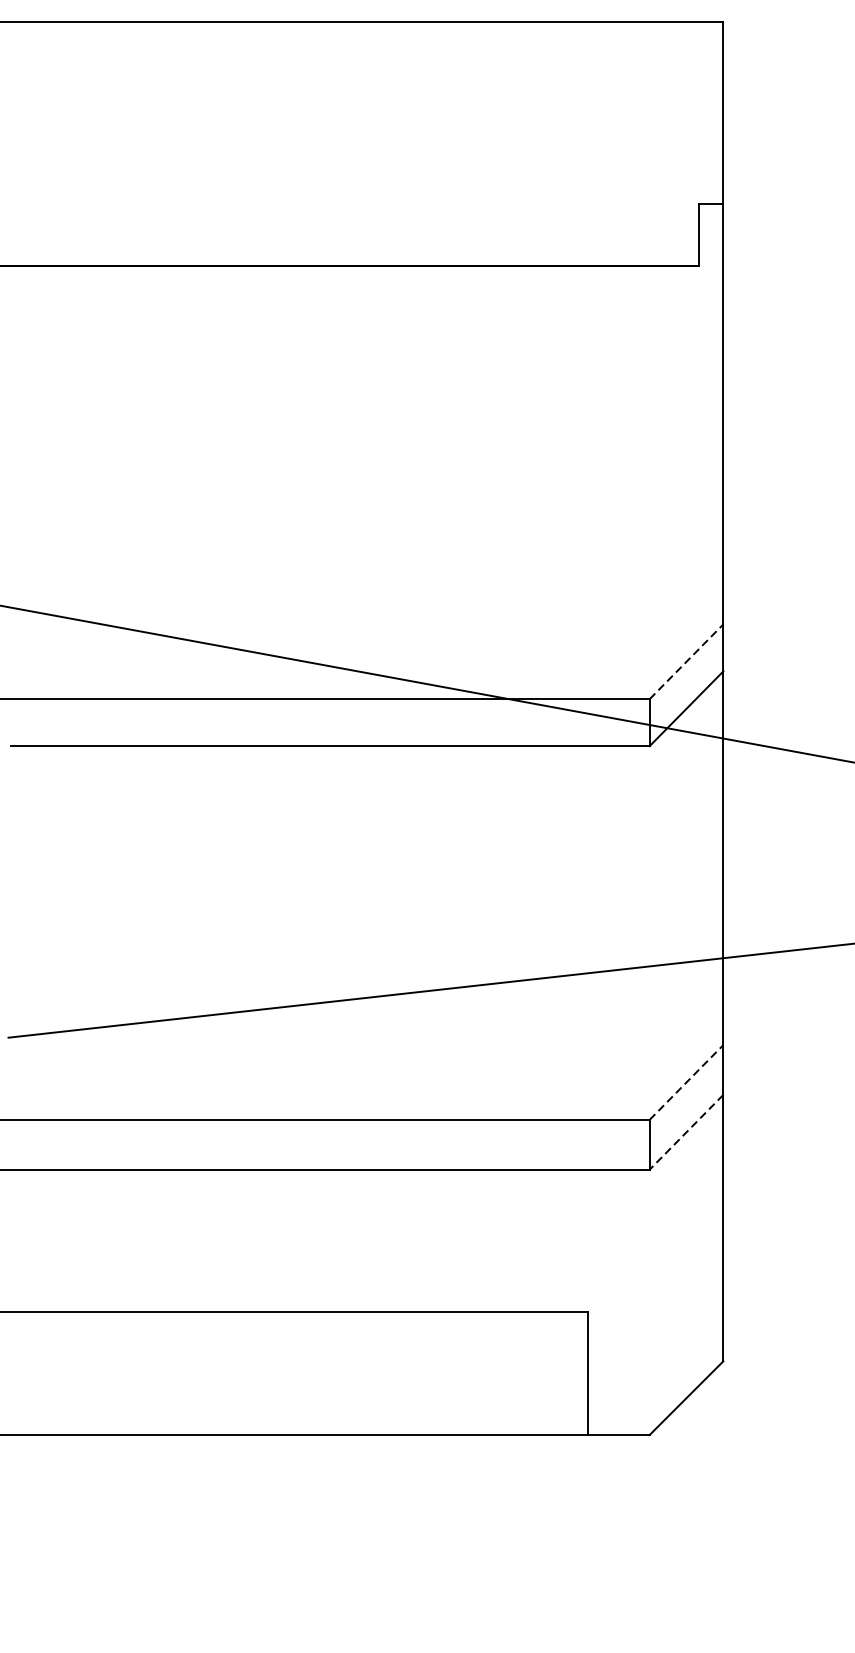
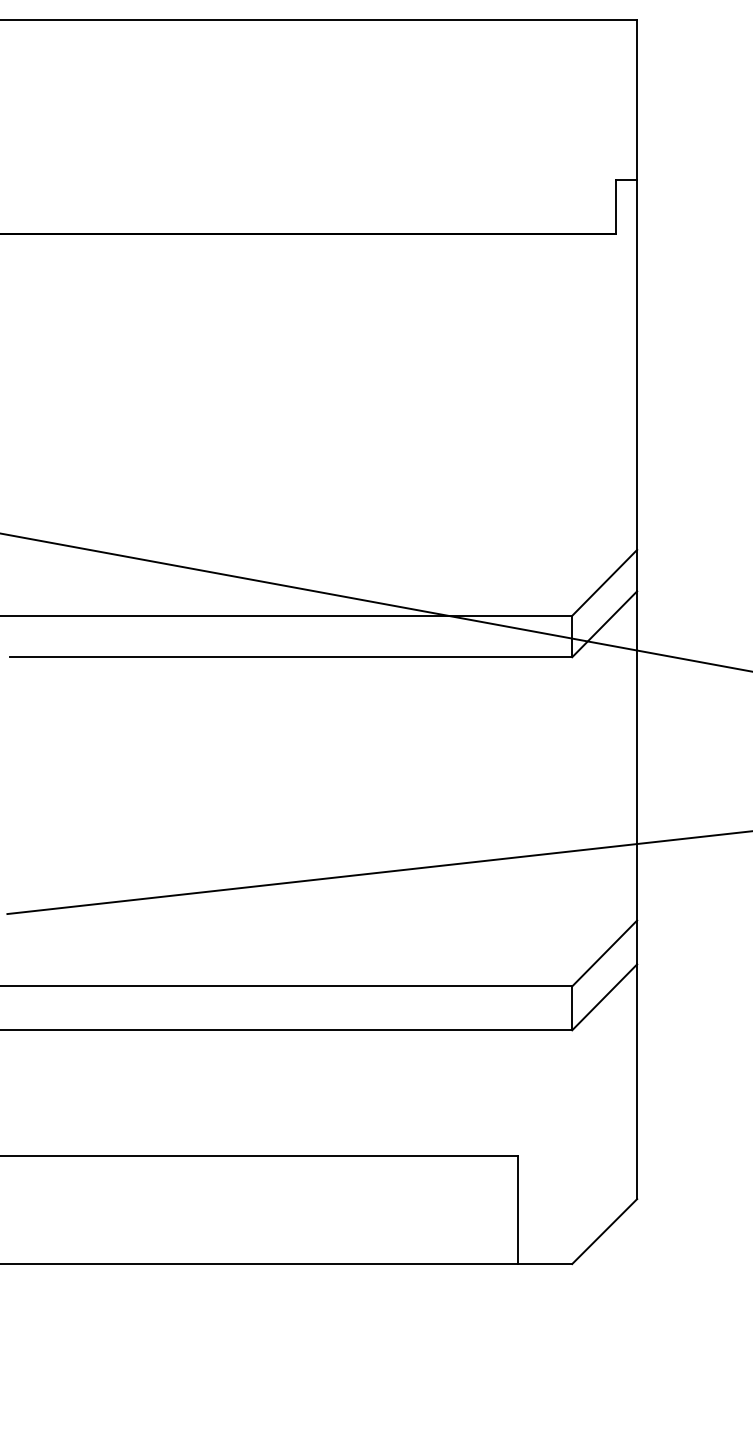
line: (687, 661) -> (605, 582), dashed -> solid
line: (687, 1082) -> (605, 953), dashed -> solid
line: (686, 1132) -> (604, 997), dashed -> solid

